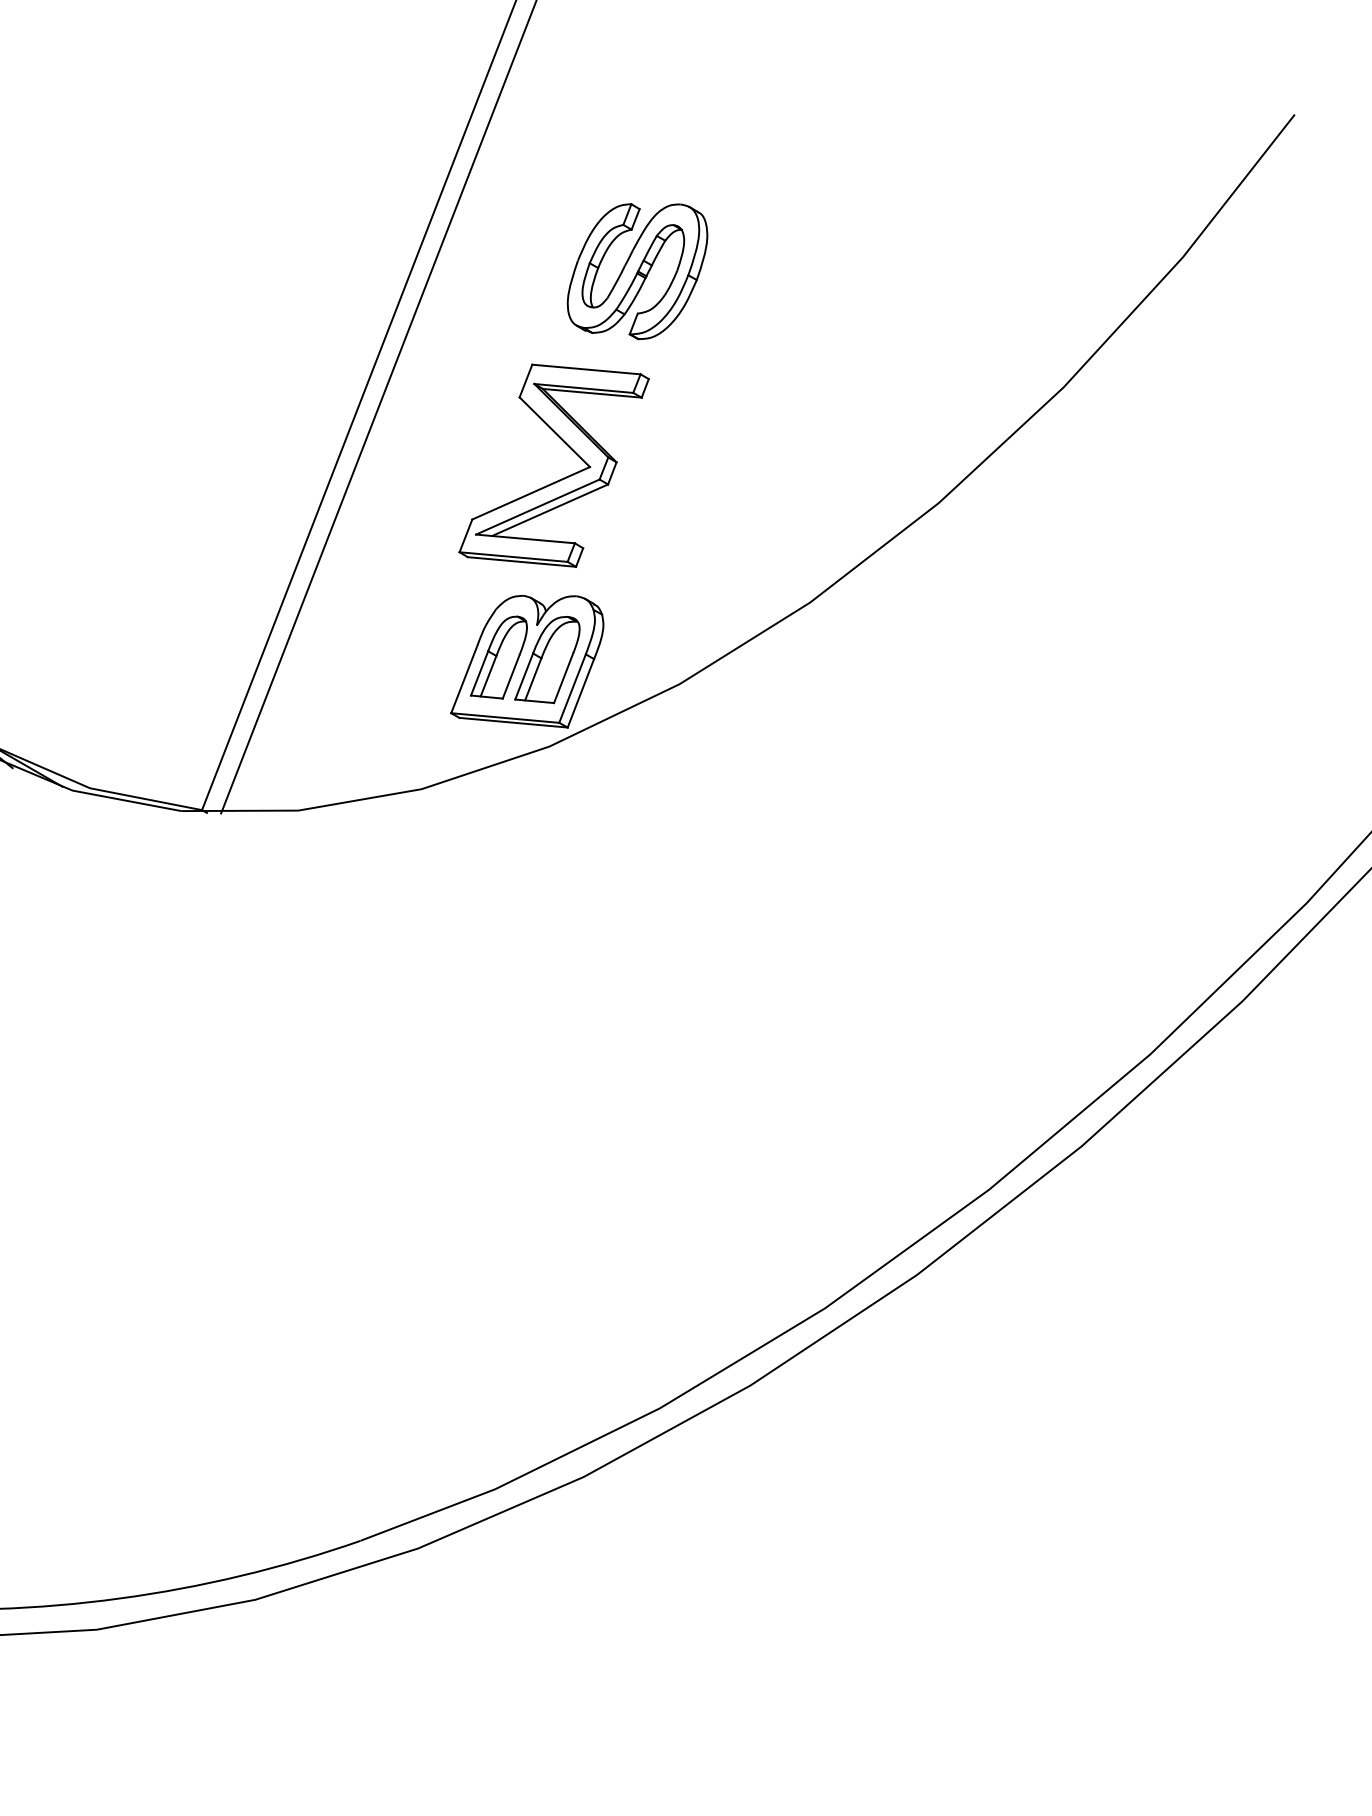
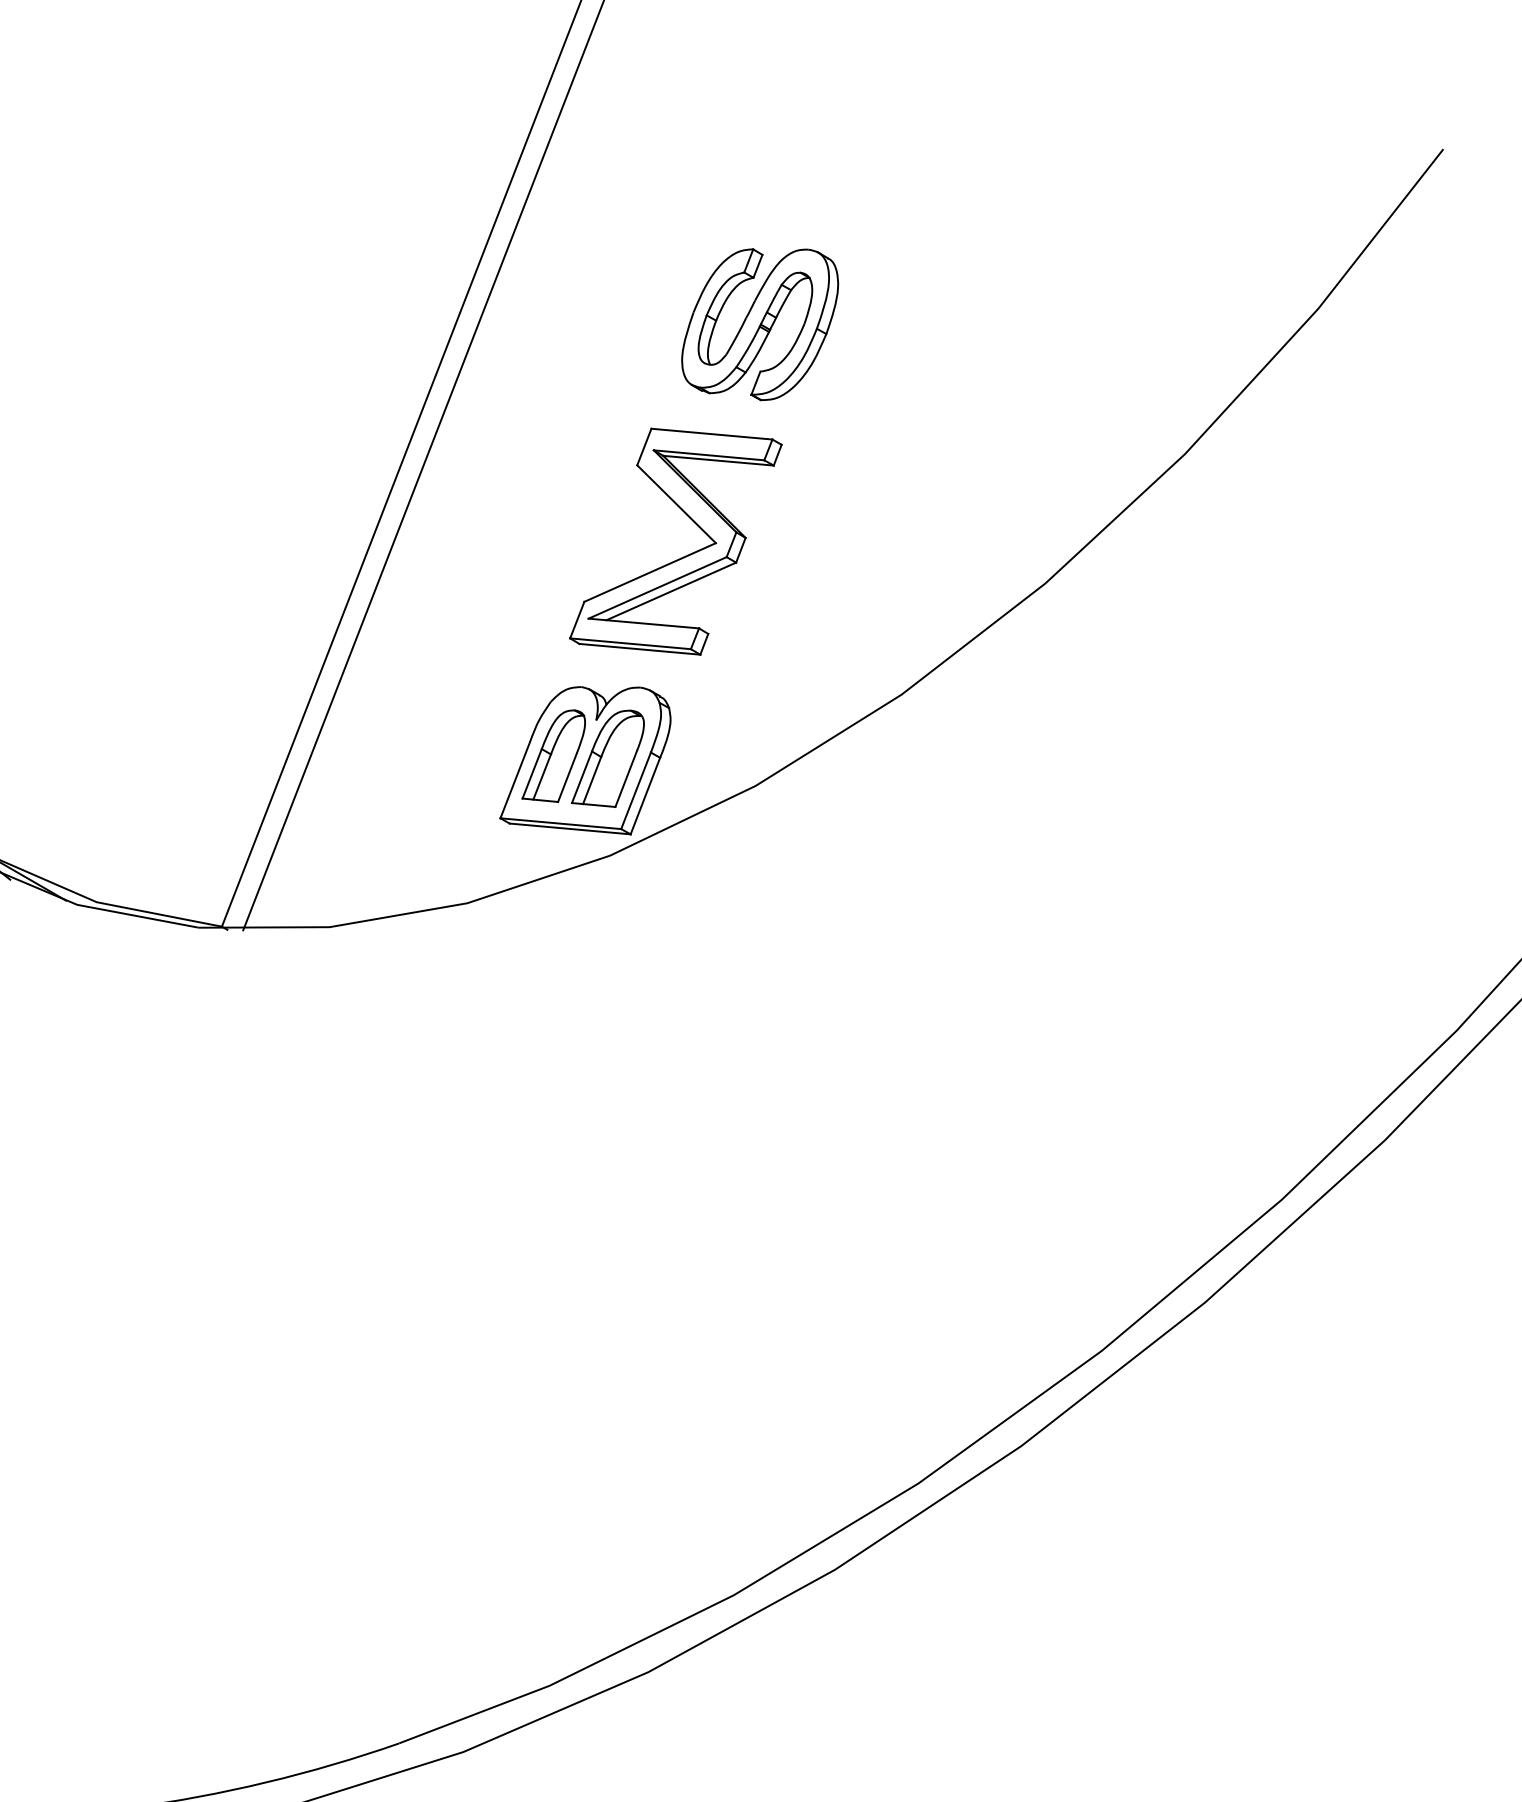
part: (637, 271) -> (760, 324), moved
part: (559, 479) -> (681, 557), moved

